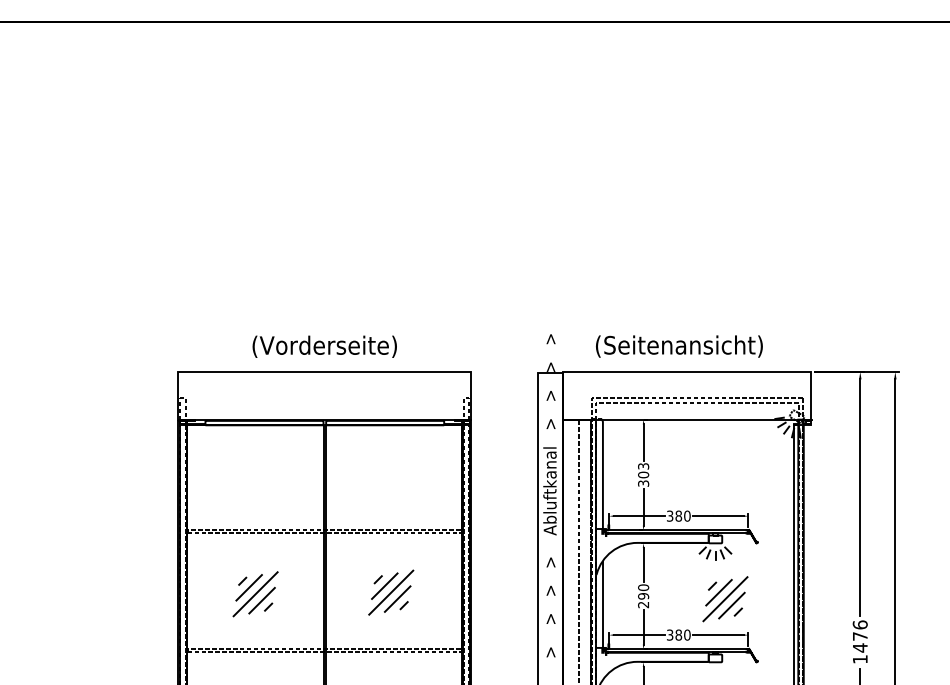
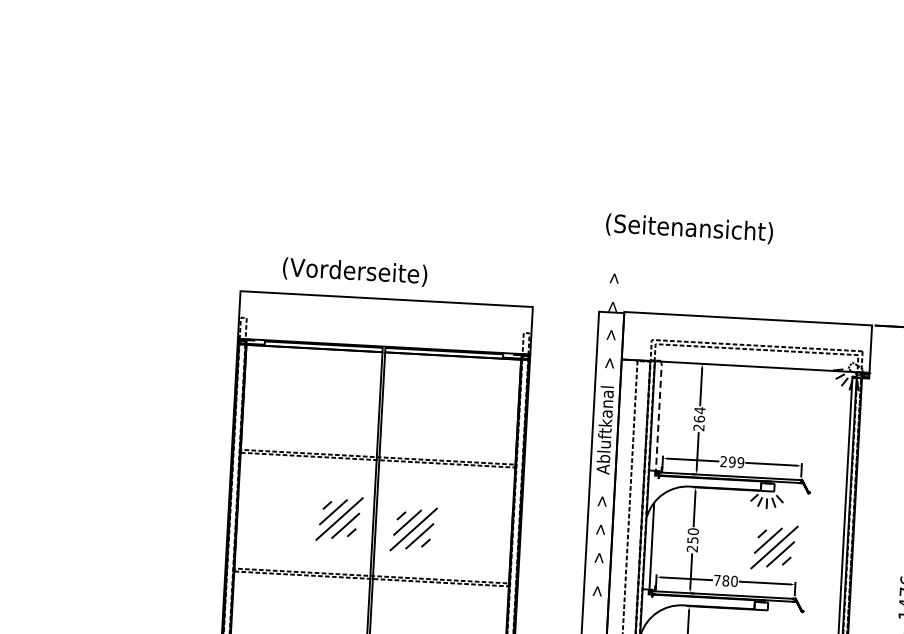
text: (324, 346) -> (354, 271), moved
text: (679, 346) -> (689, 228), moved
text: (643, 474) -> (699, 418), 303 -> 264
line: (602, 475) -> (658, 417), solid -> dashed
text: (678, 515) -> (732, 461), 380 -> 299
part: (391, 592) -> (413, 529), moved
part: (255, 594) -> (339, 519), moved
text: (643, 596) -> (692, 540), 290 -> 250
text: (670, 634) -> (717, 579), 380 -> 780

